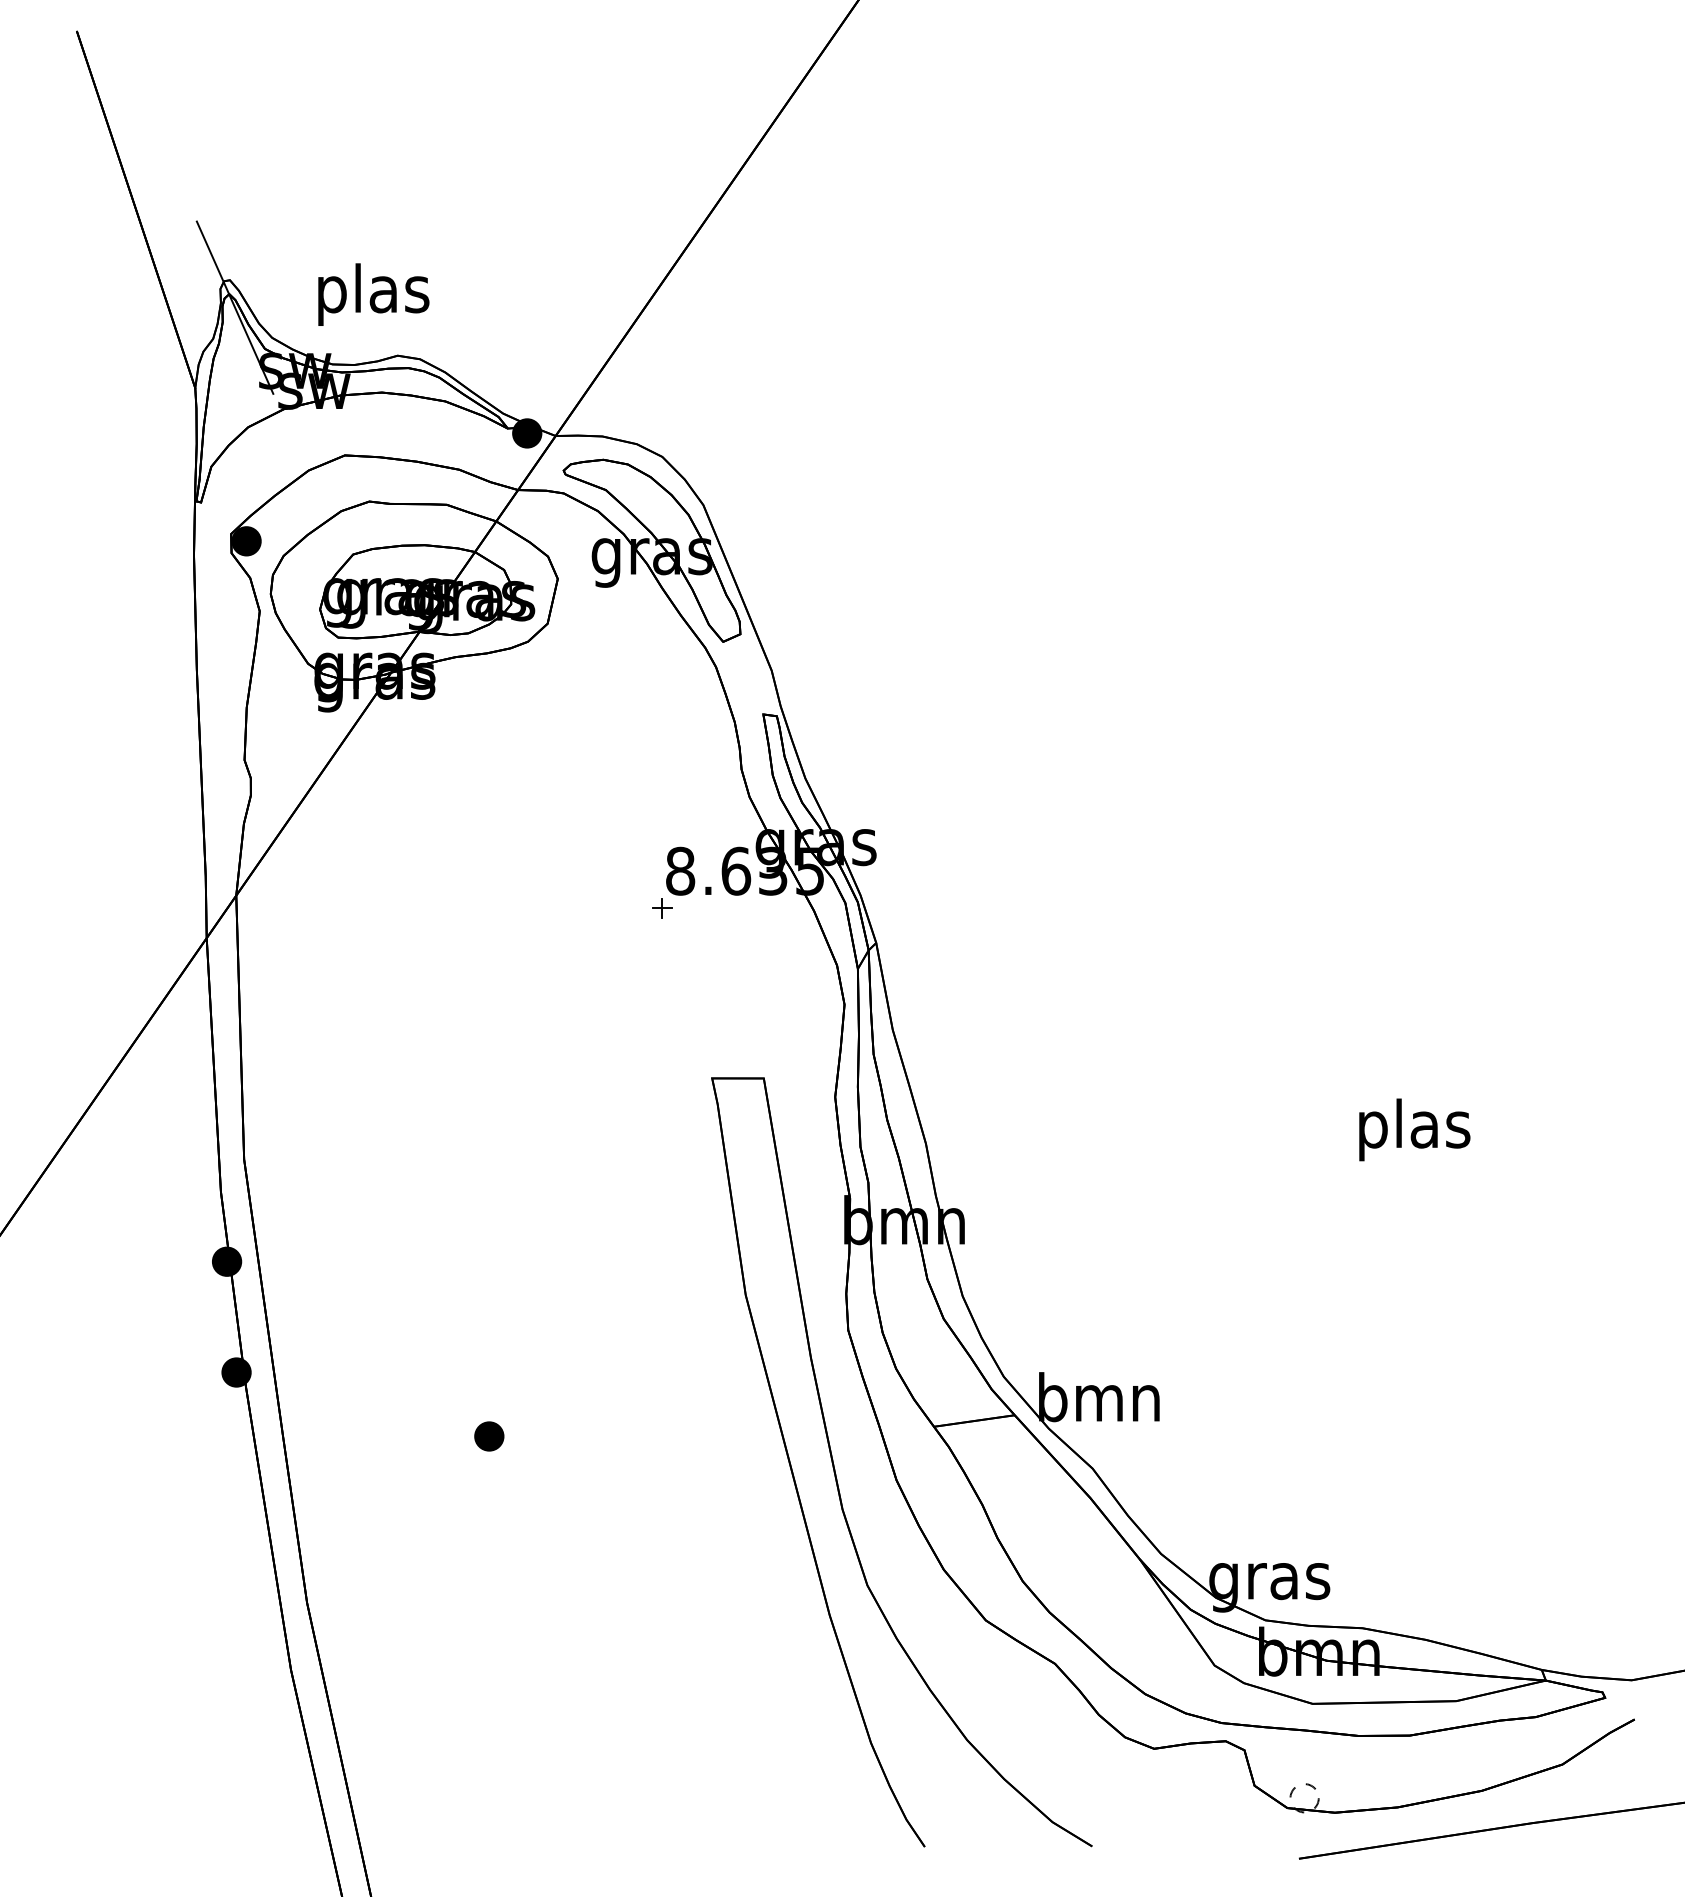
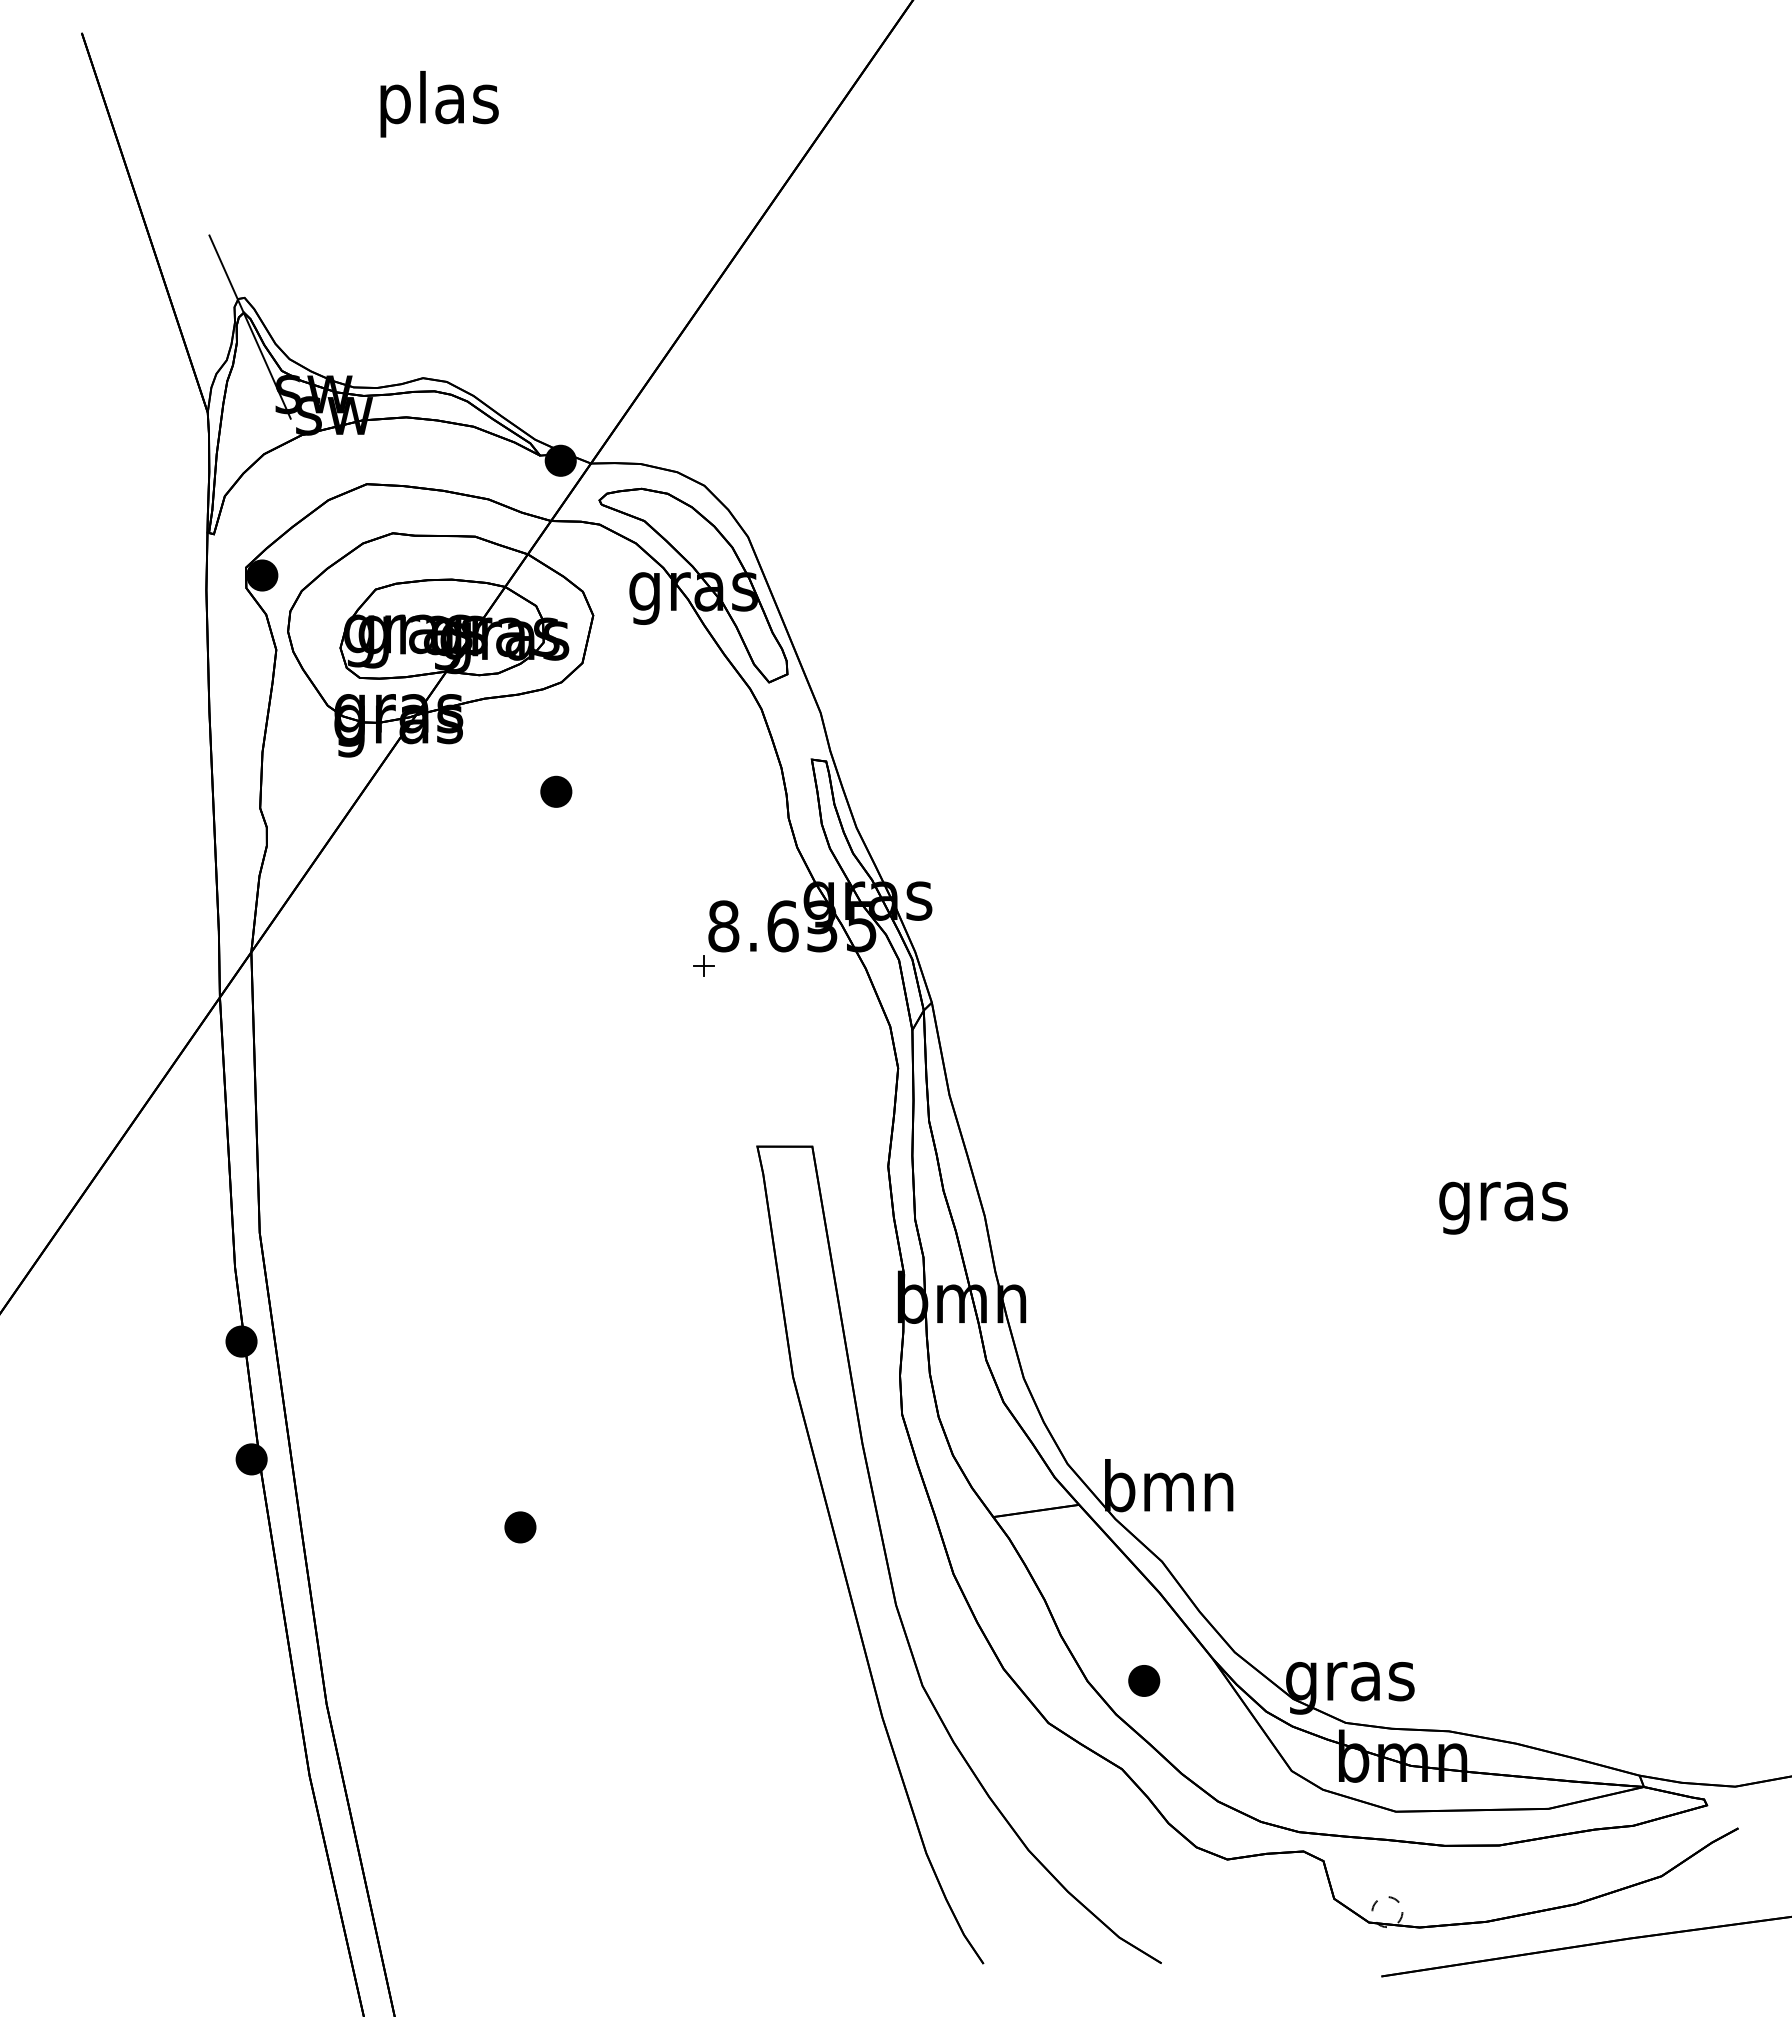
text: (373, 294) -> (439, 104), moved
part: (523, 744) -> (556, 791), added
text: (1413, 1129) -> (1503, 1201), plas -> gras
part: (1076, 1580) -> (1144, 1680), added

